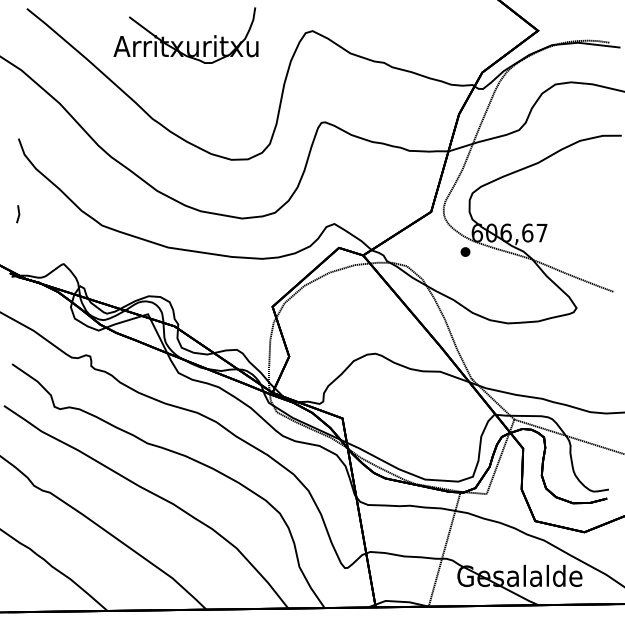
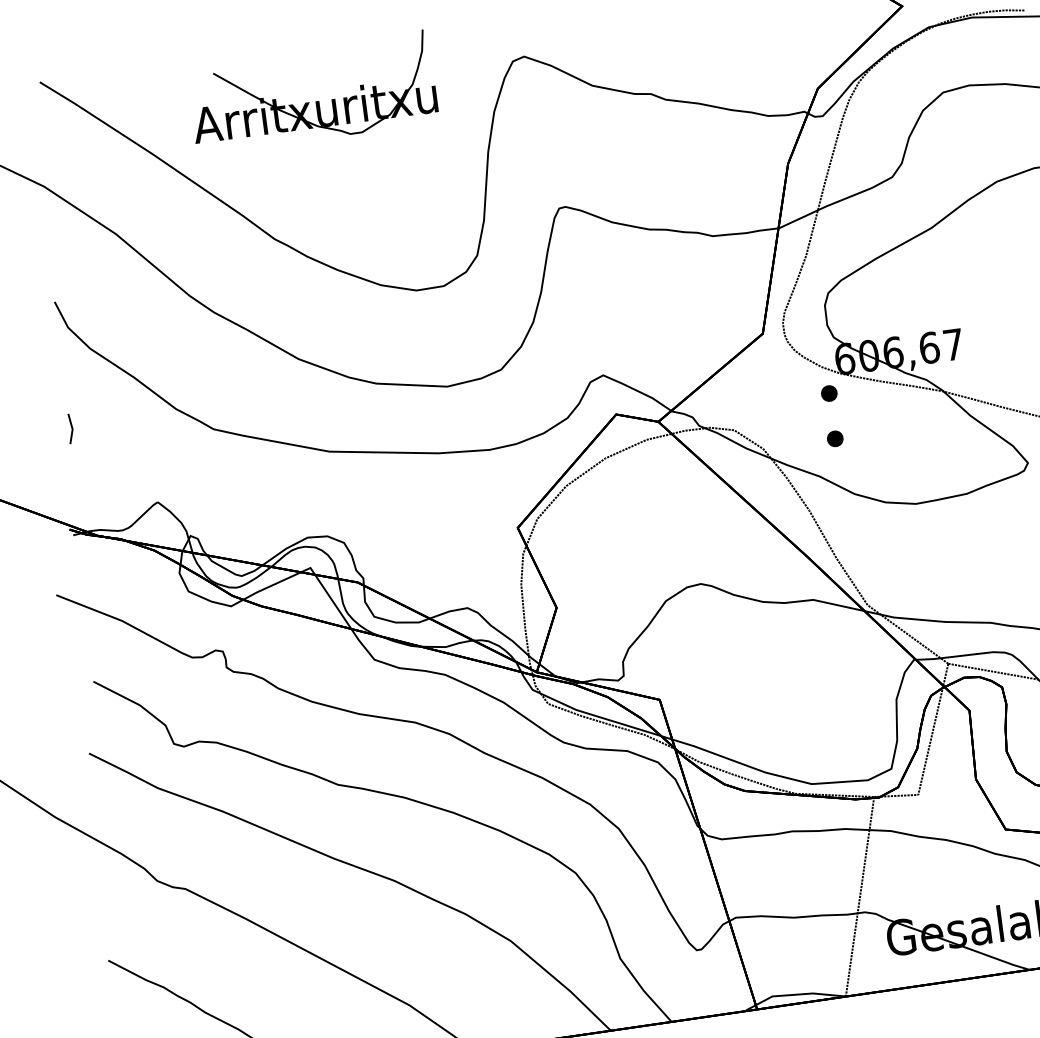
part: (465, 278) -> (835, 437), added

